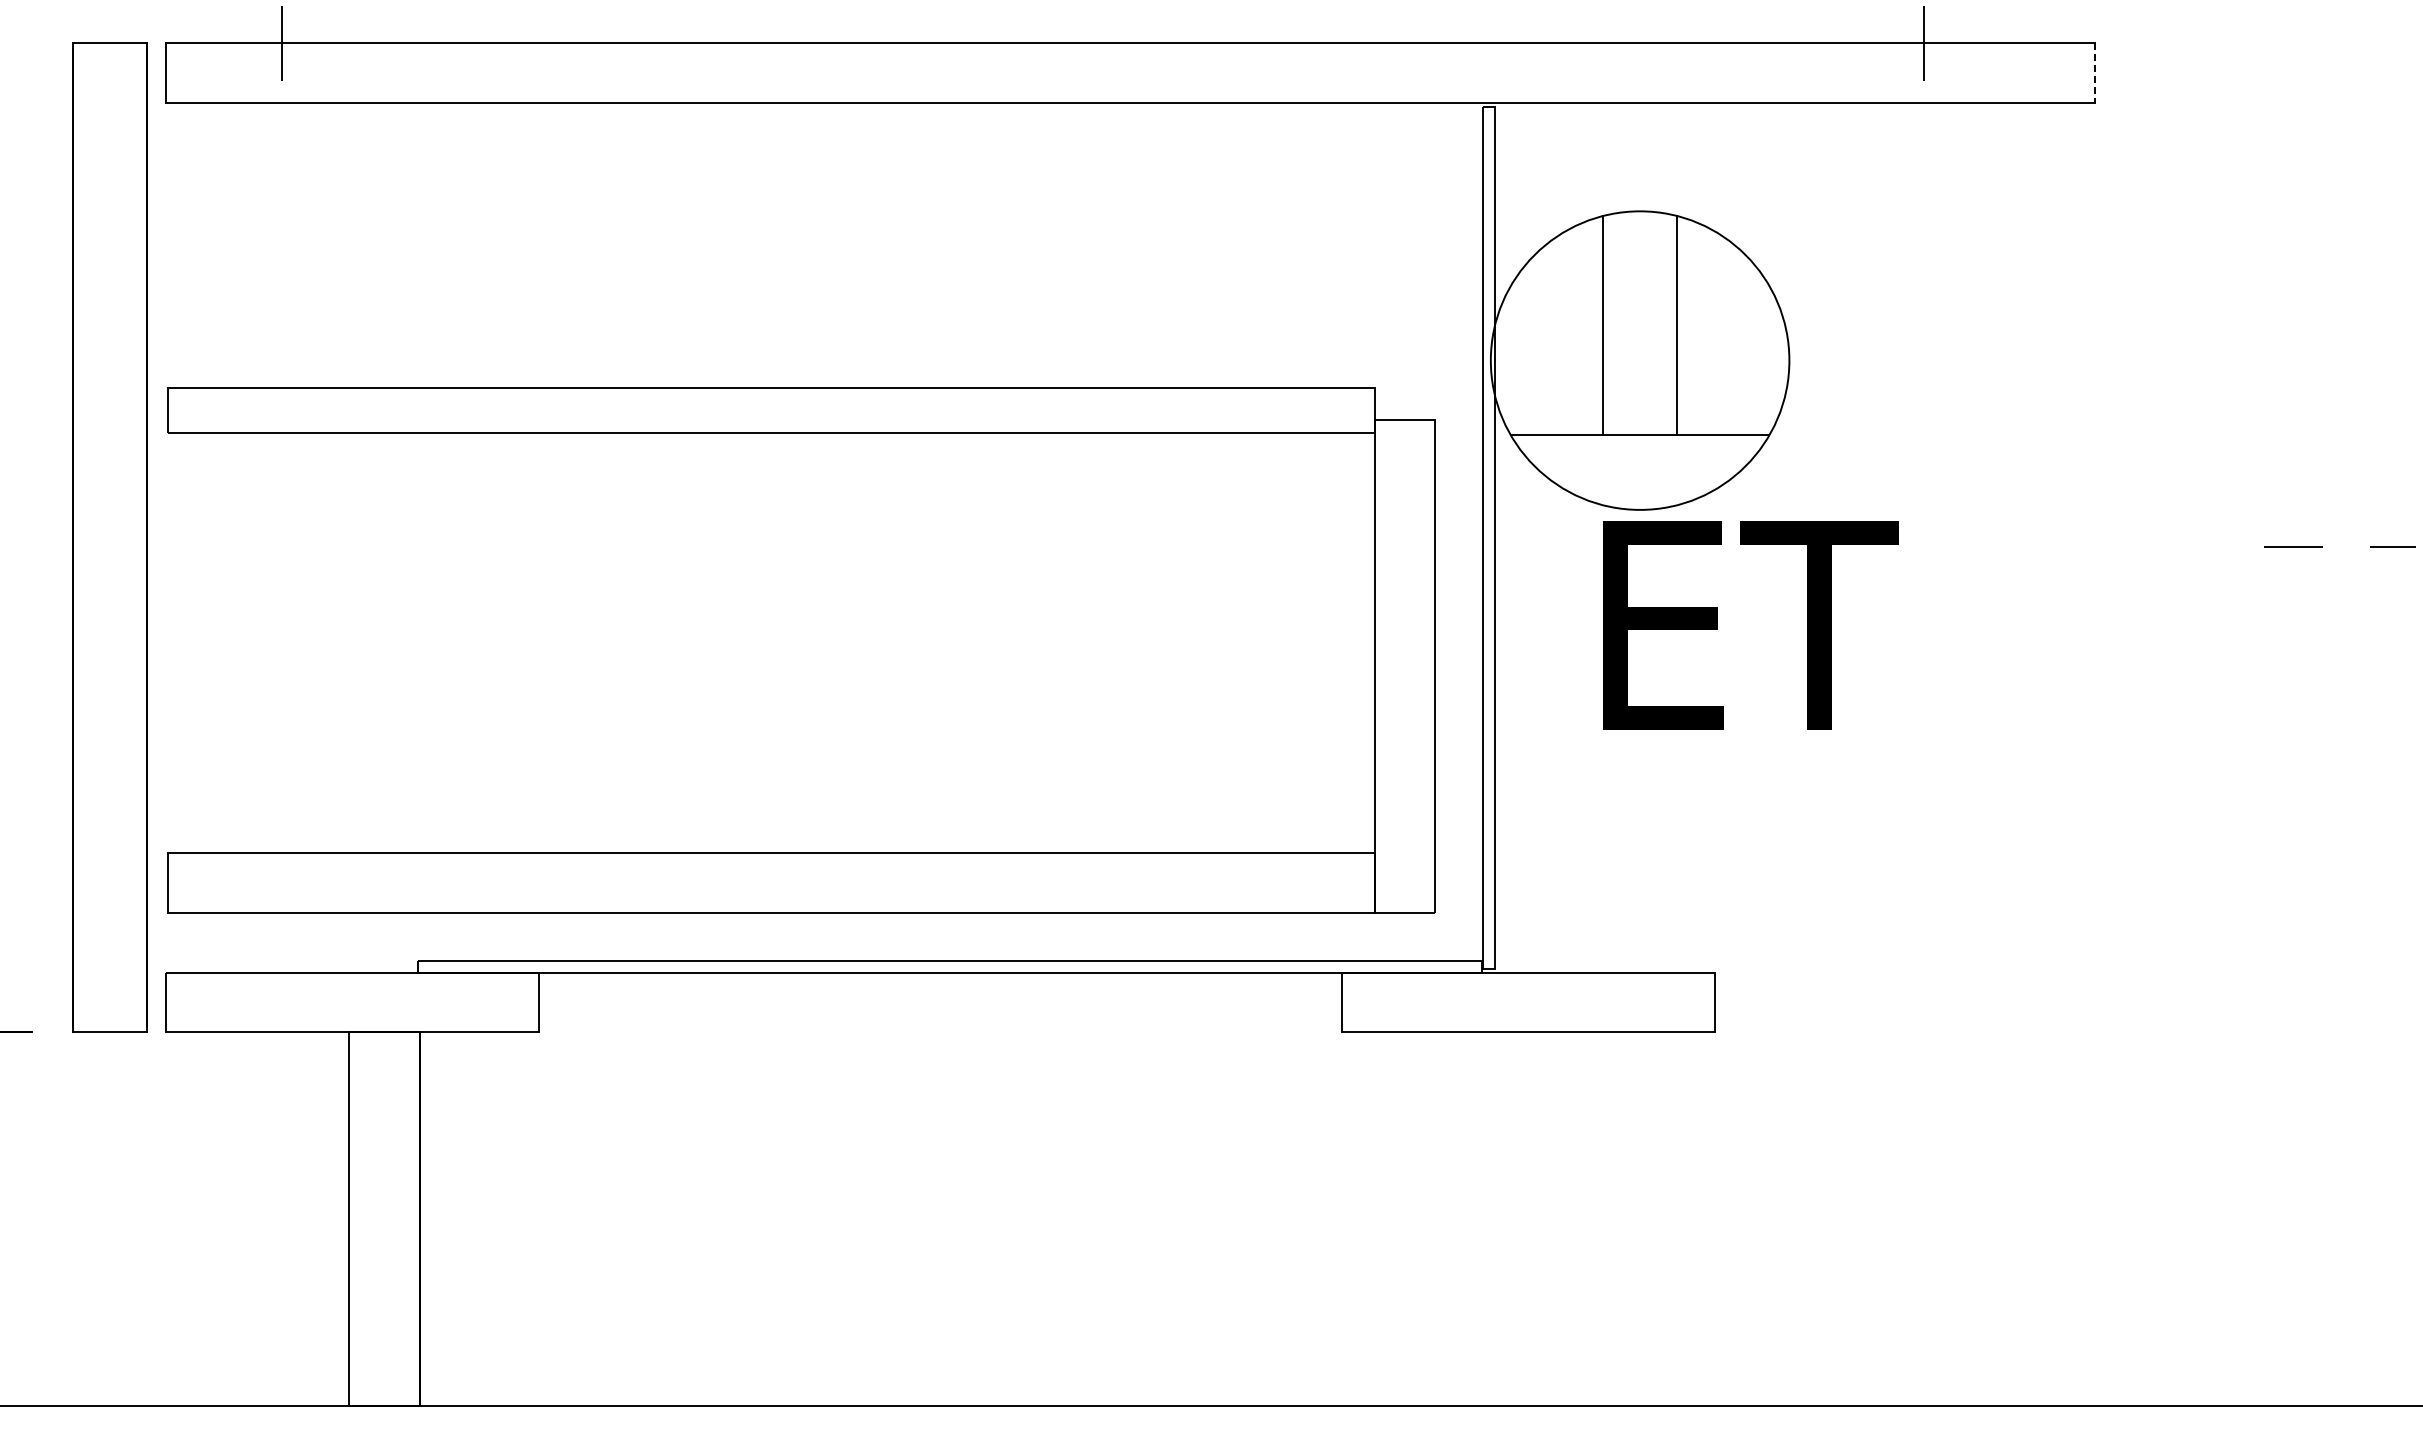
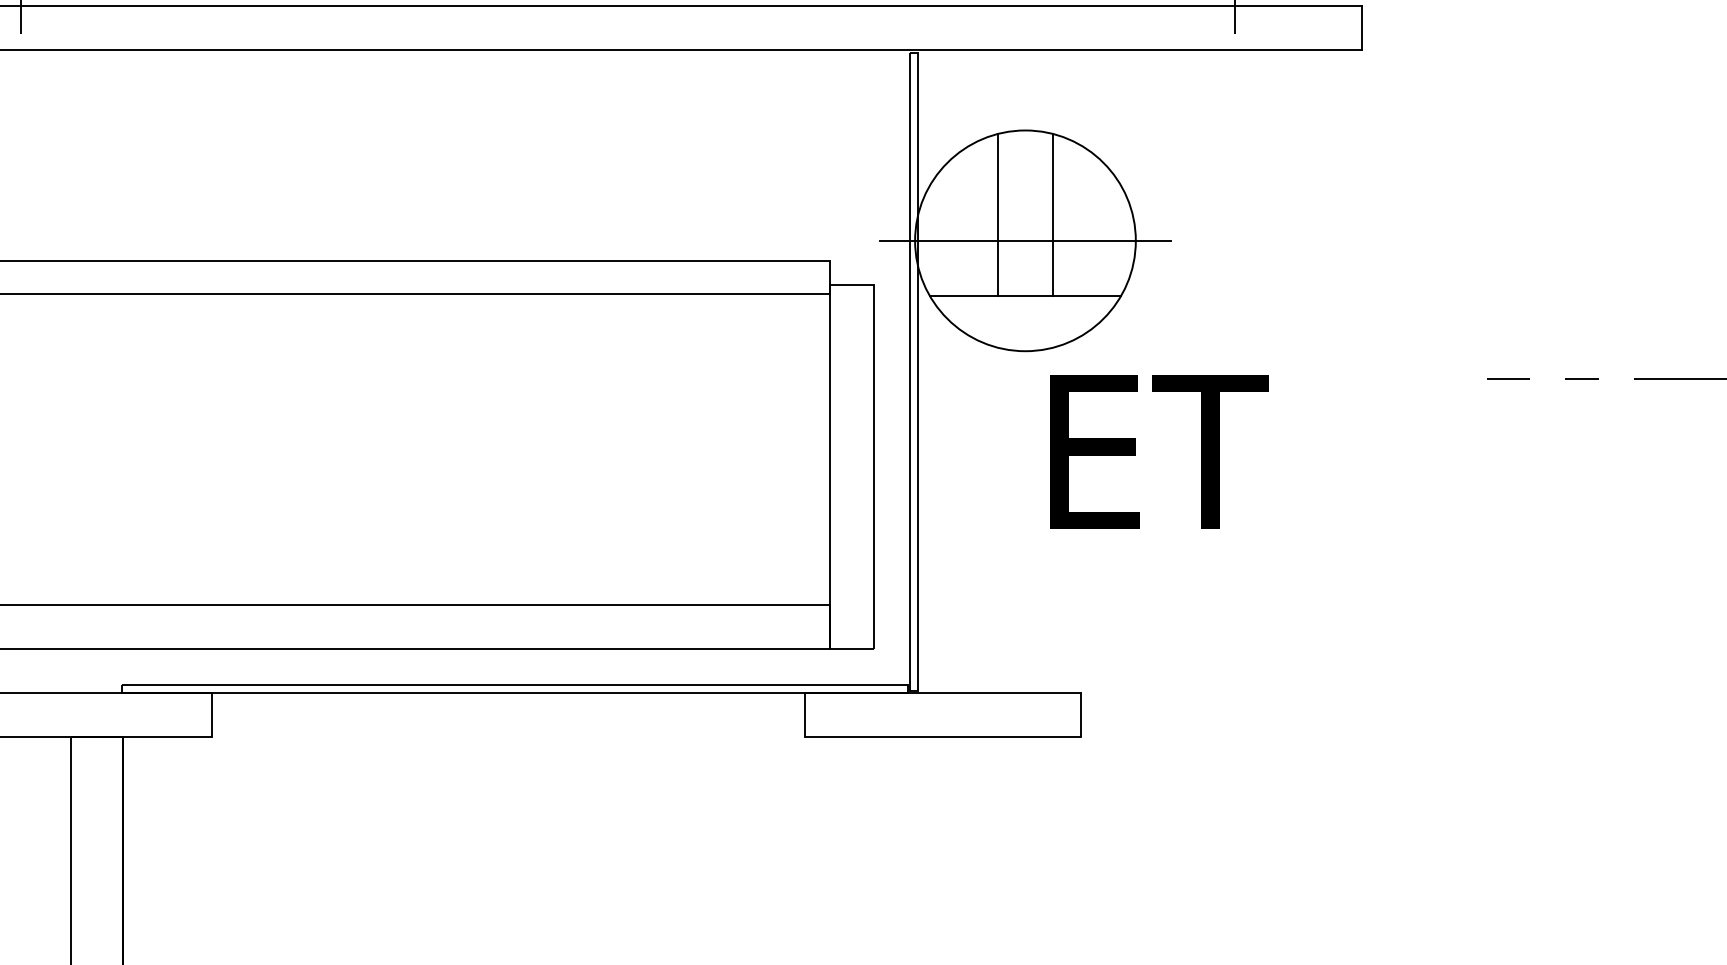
line: (2095, 73) -> (1362, 28), dashed -> solid
line: (1639, 360) -> (1025, 240), added
text: (1750, 625) -> (1159, 452), moved

